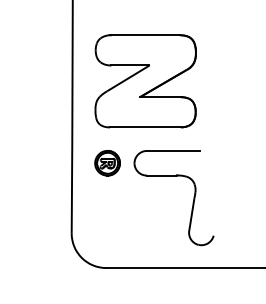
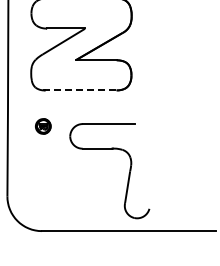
line: (145, 127) -> (81, 90), solid -> dashed
part: (107, 163) -> (43, 126), size x0.6
part: (192, 202) -> (128, 175), moved

